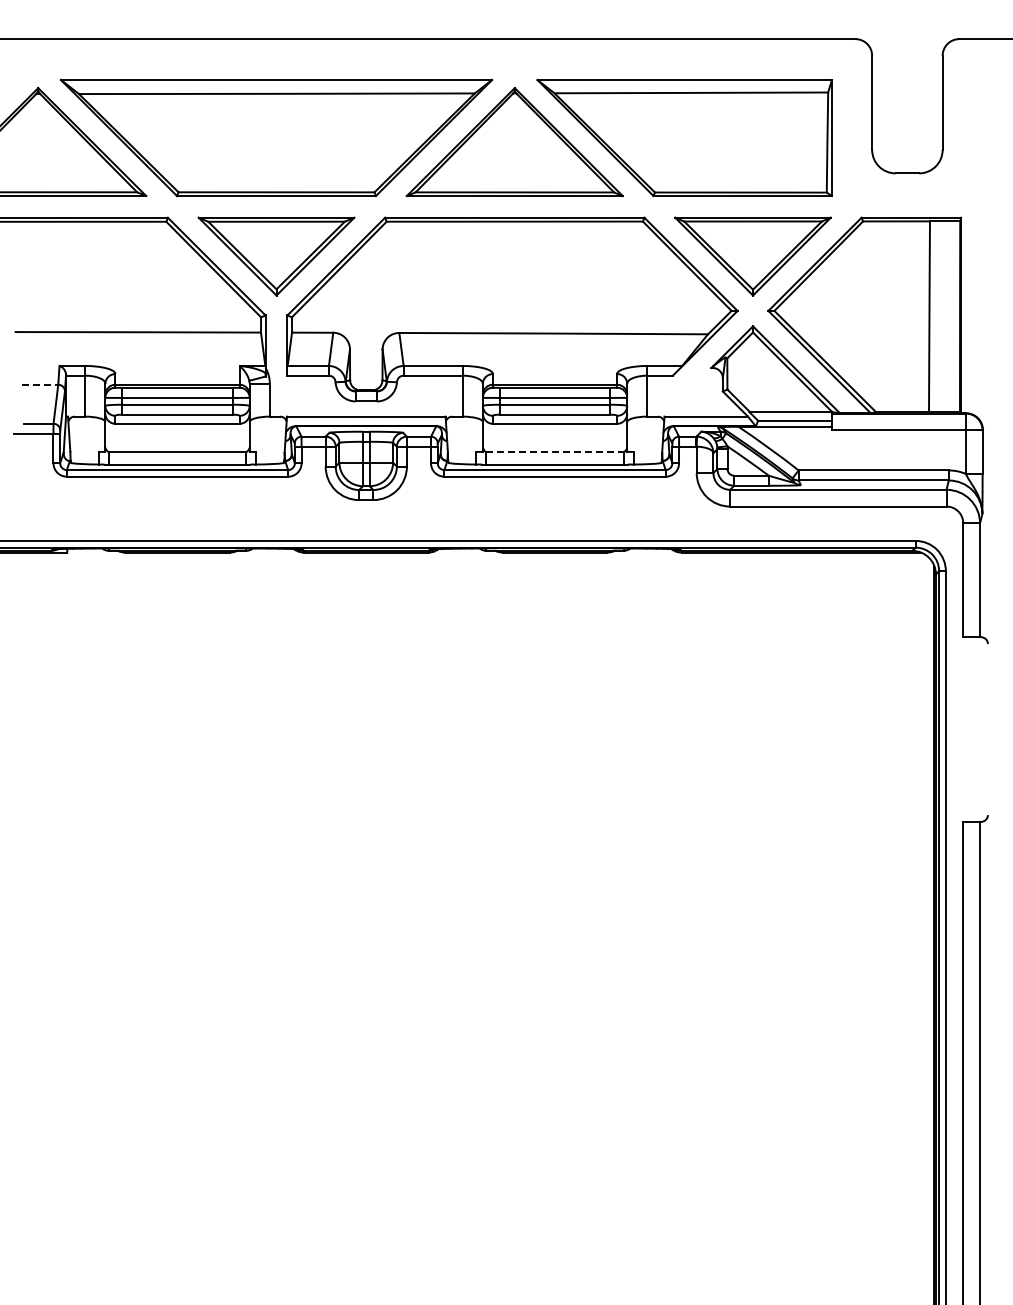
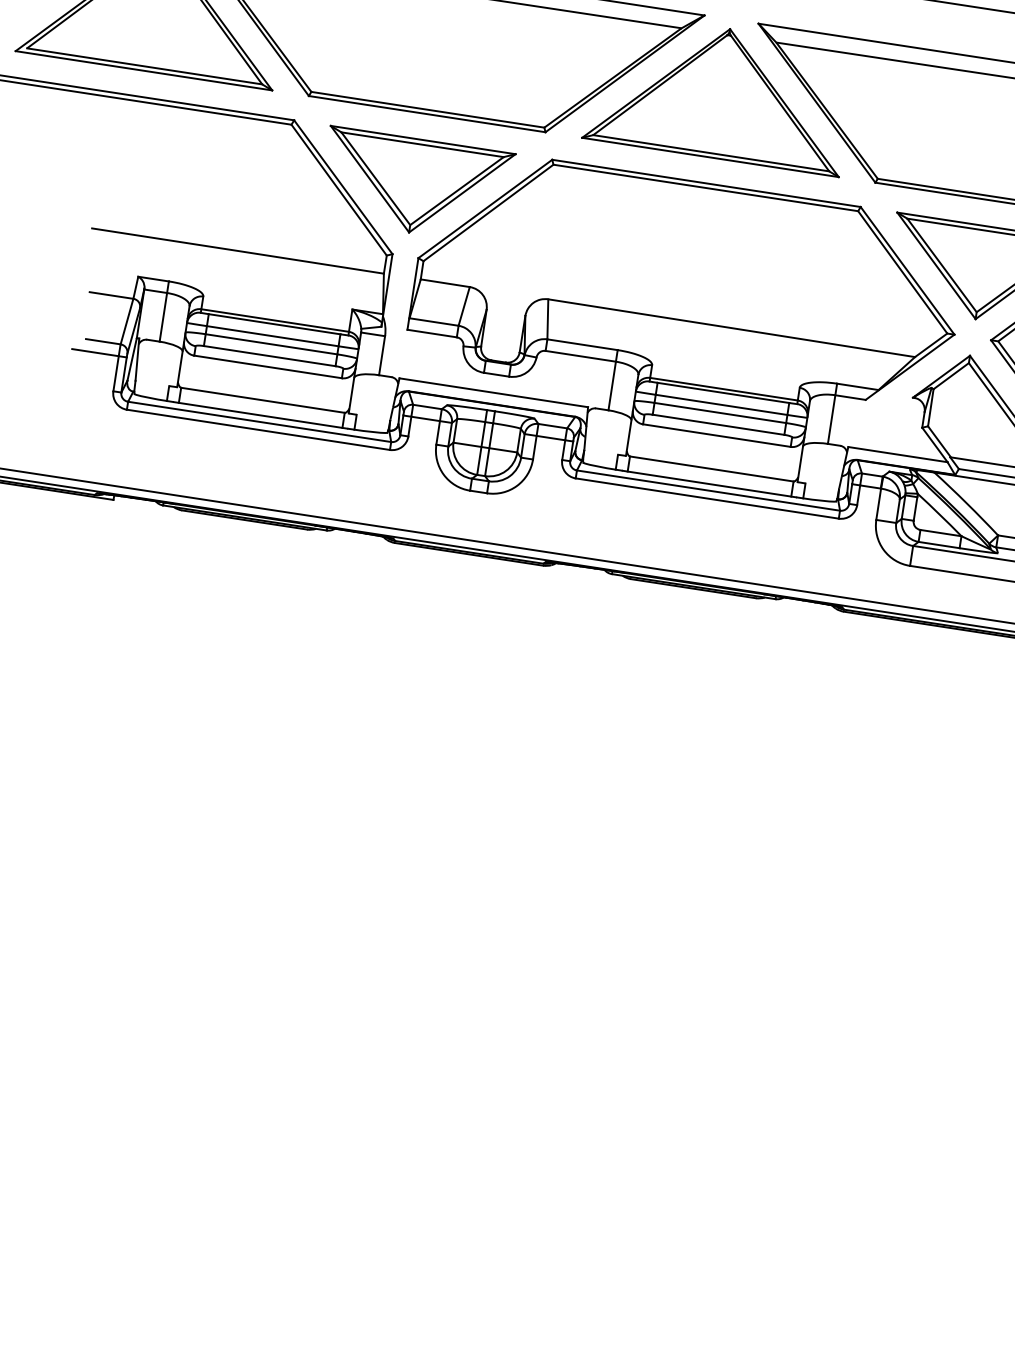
line: (40, 384) -> (112, 295), dashed -> solid
line: (555, 451) -> (712, 468), dashed -> solid

